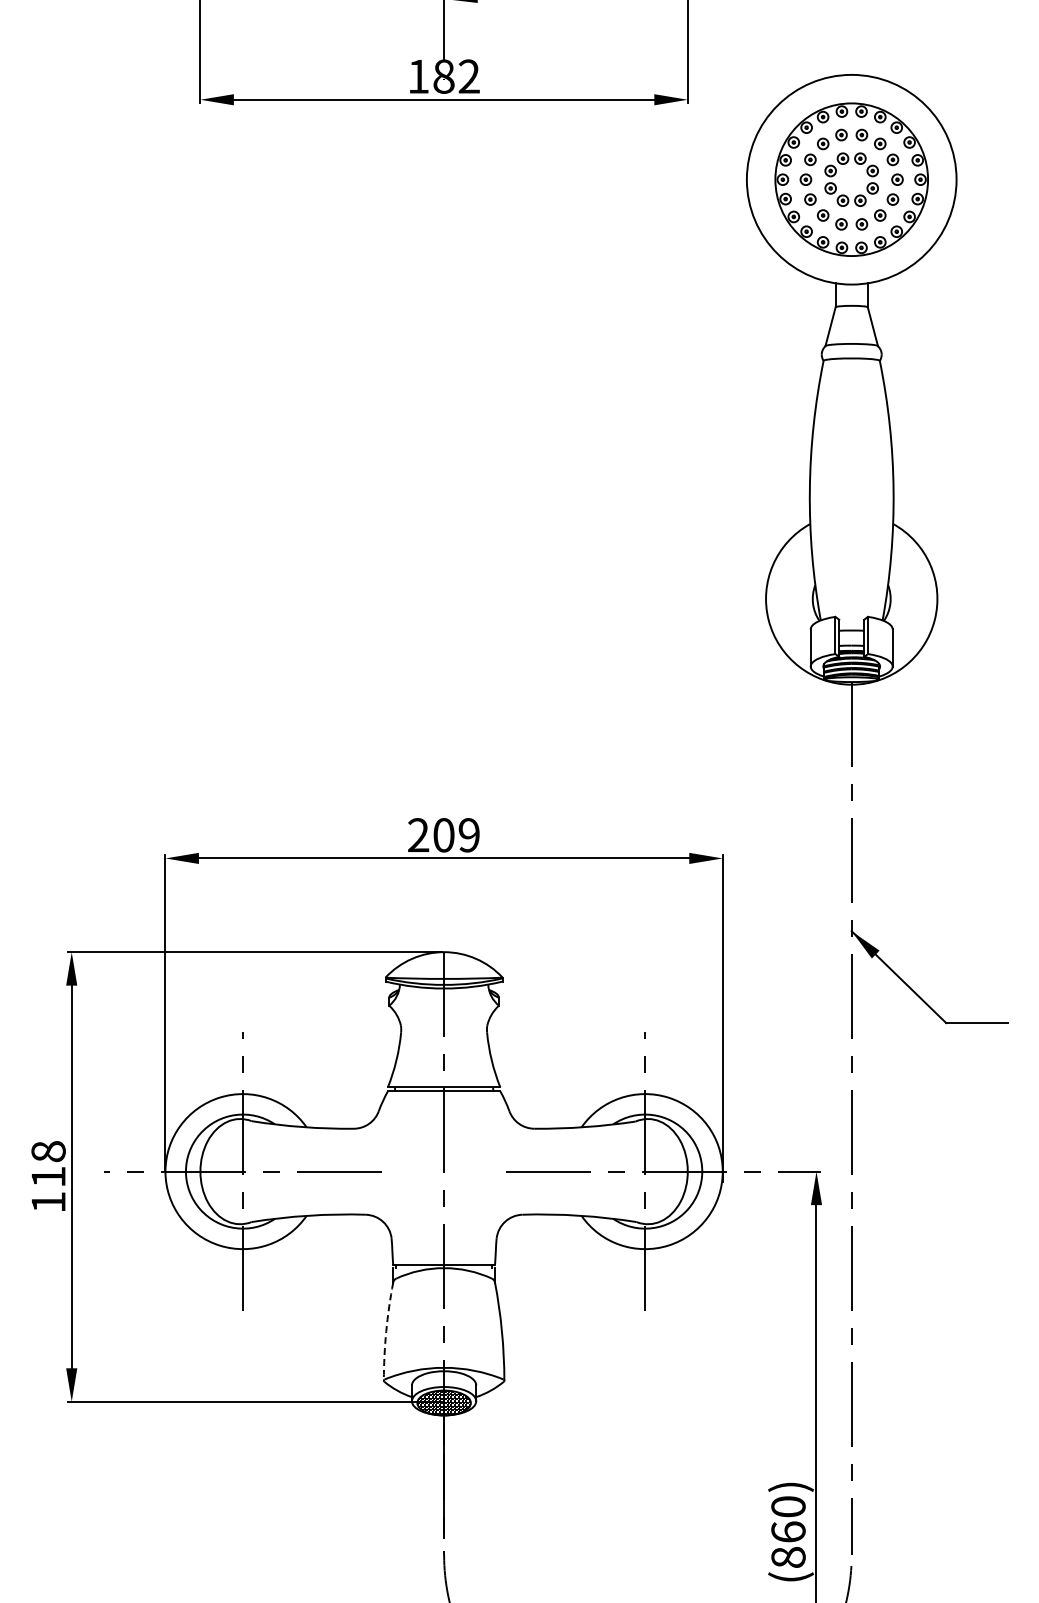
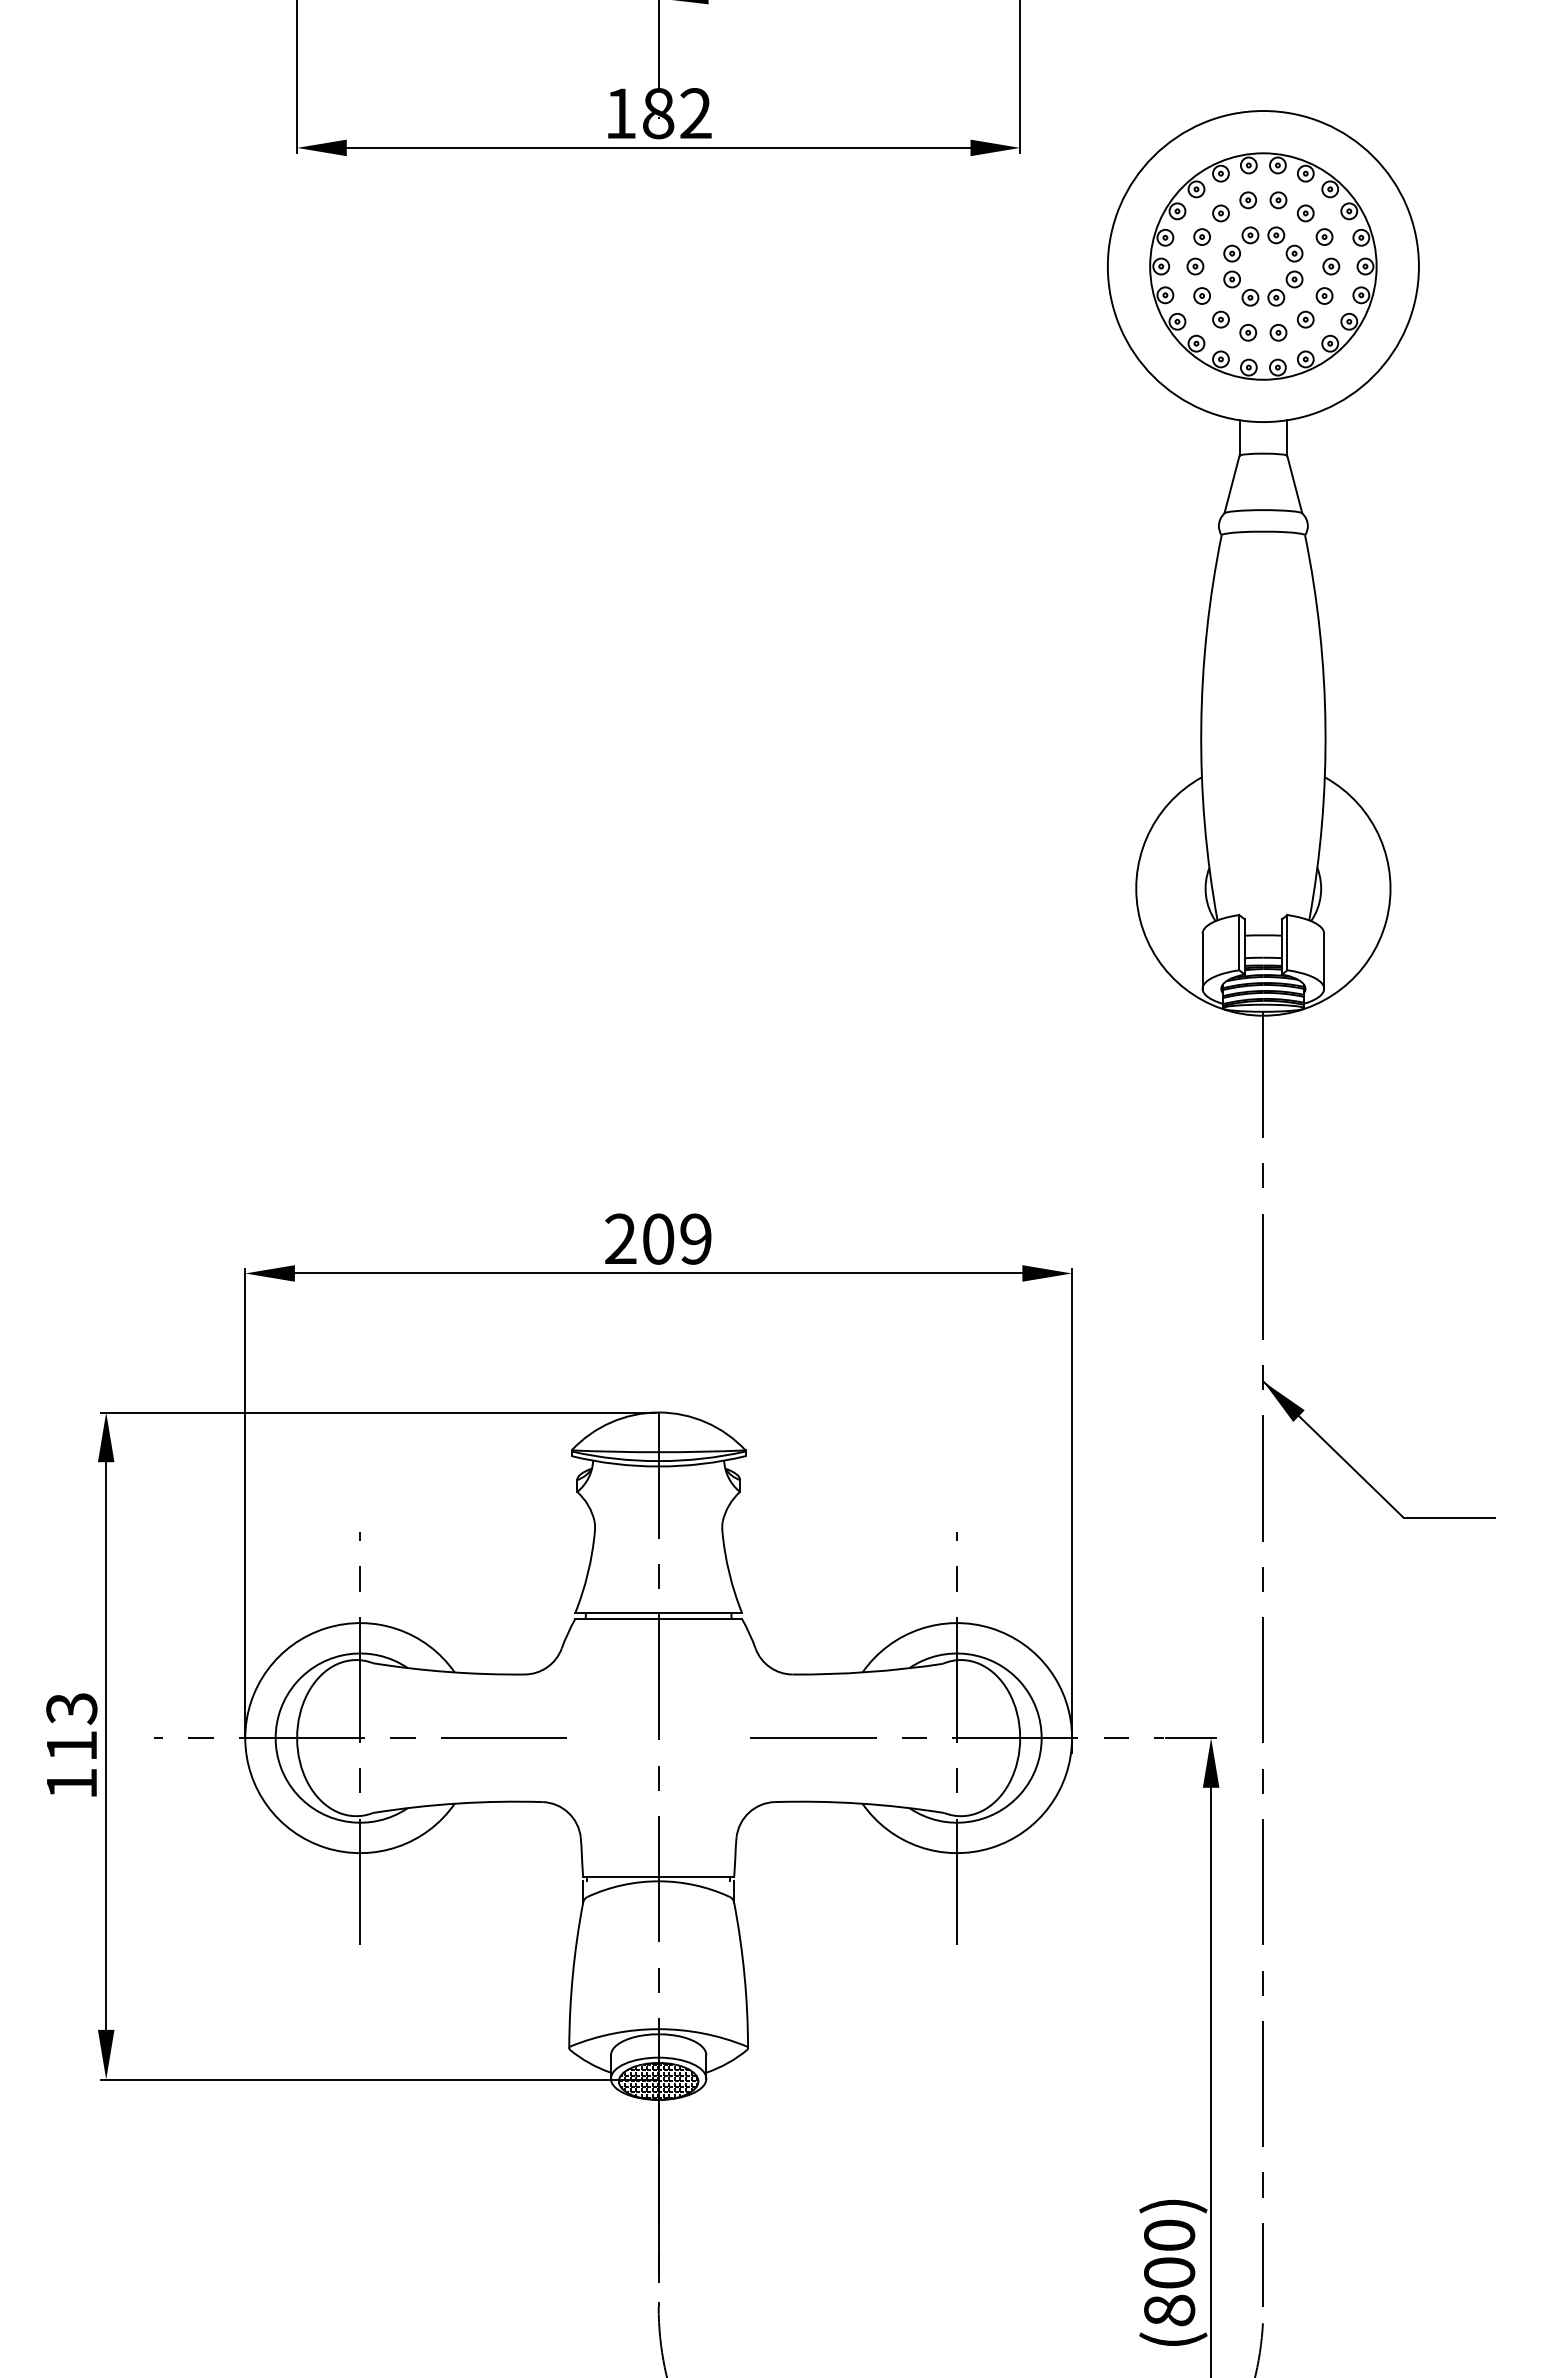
text: (48, 1151) -> (71, 1708), 118 -> 113
arc: (386, 1331) -> (573, 1975), dashed -> solid
text: (788, 1531) -> (1169, 2272), (860) -> (800)

